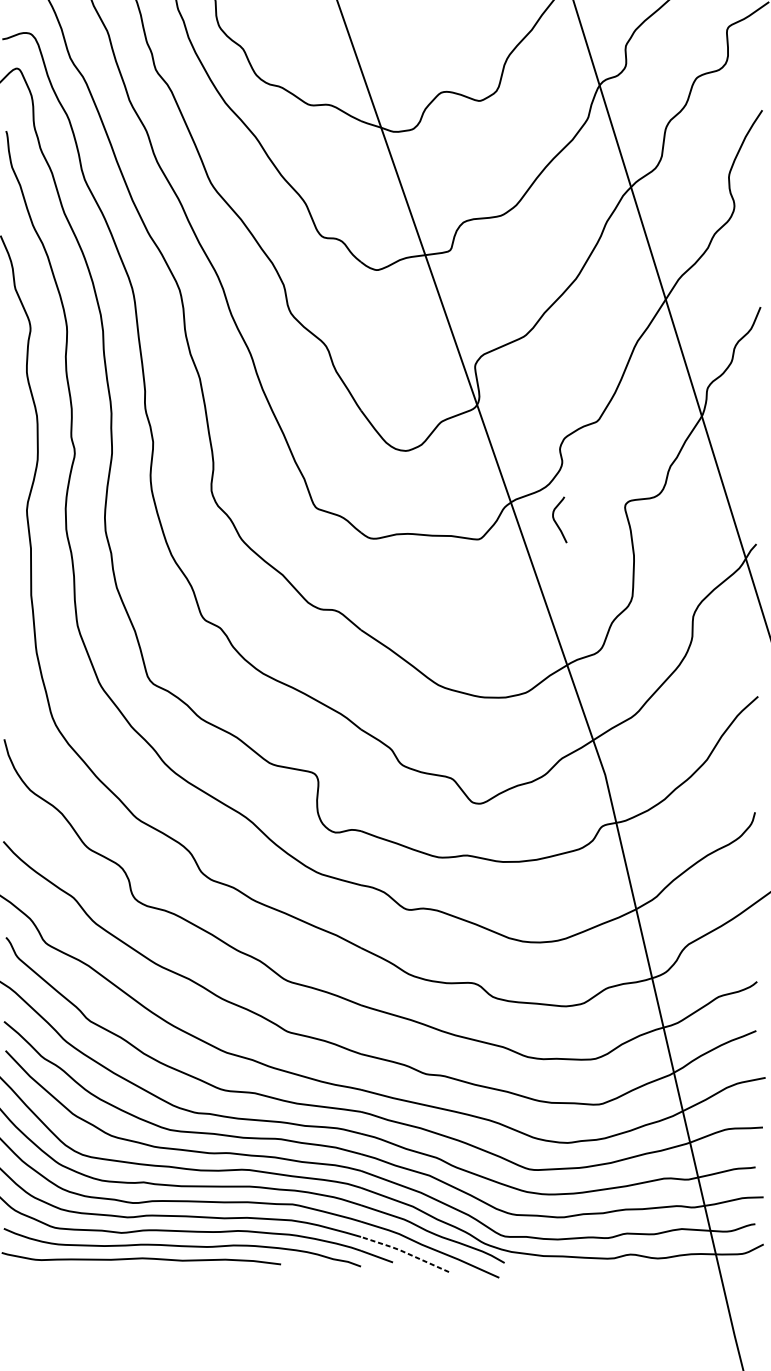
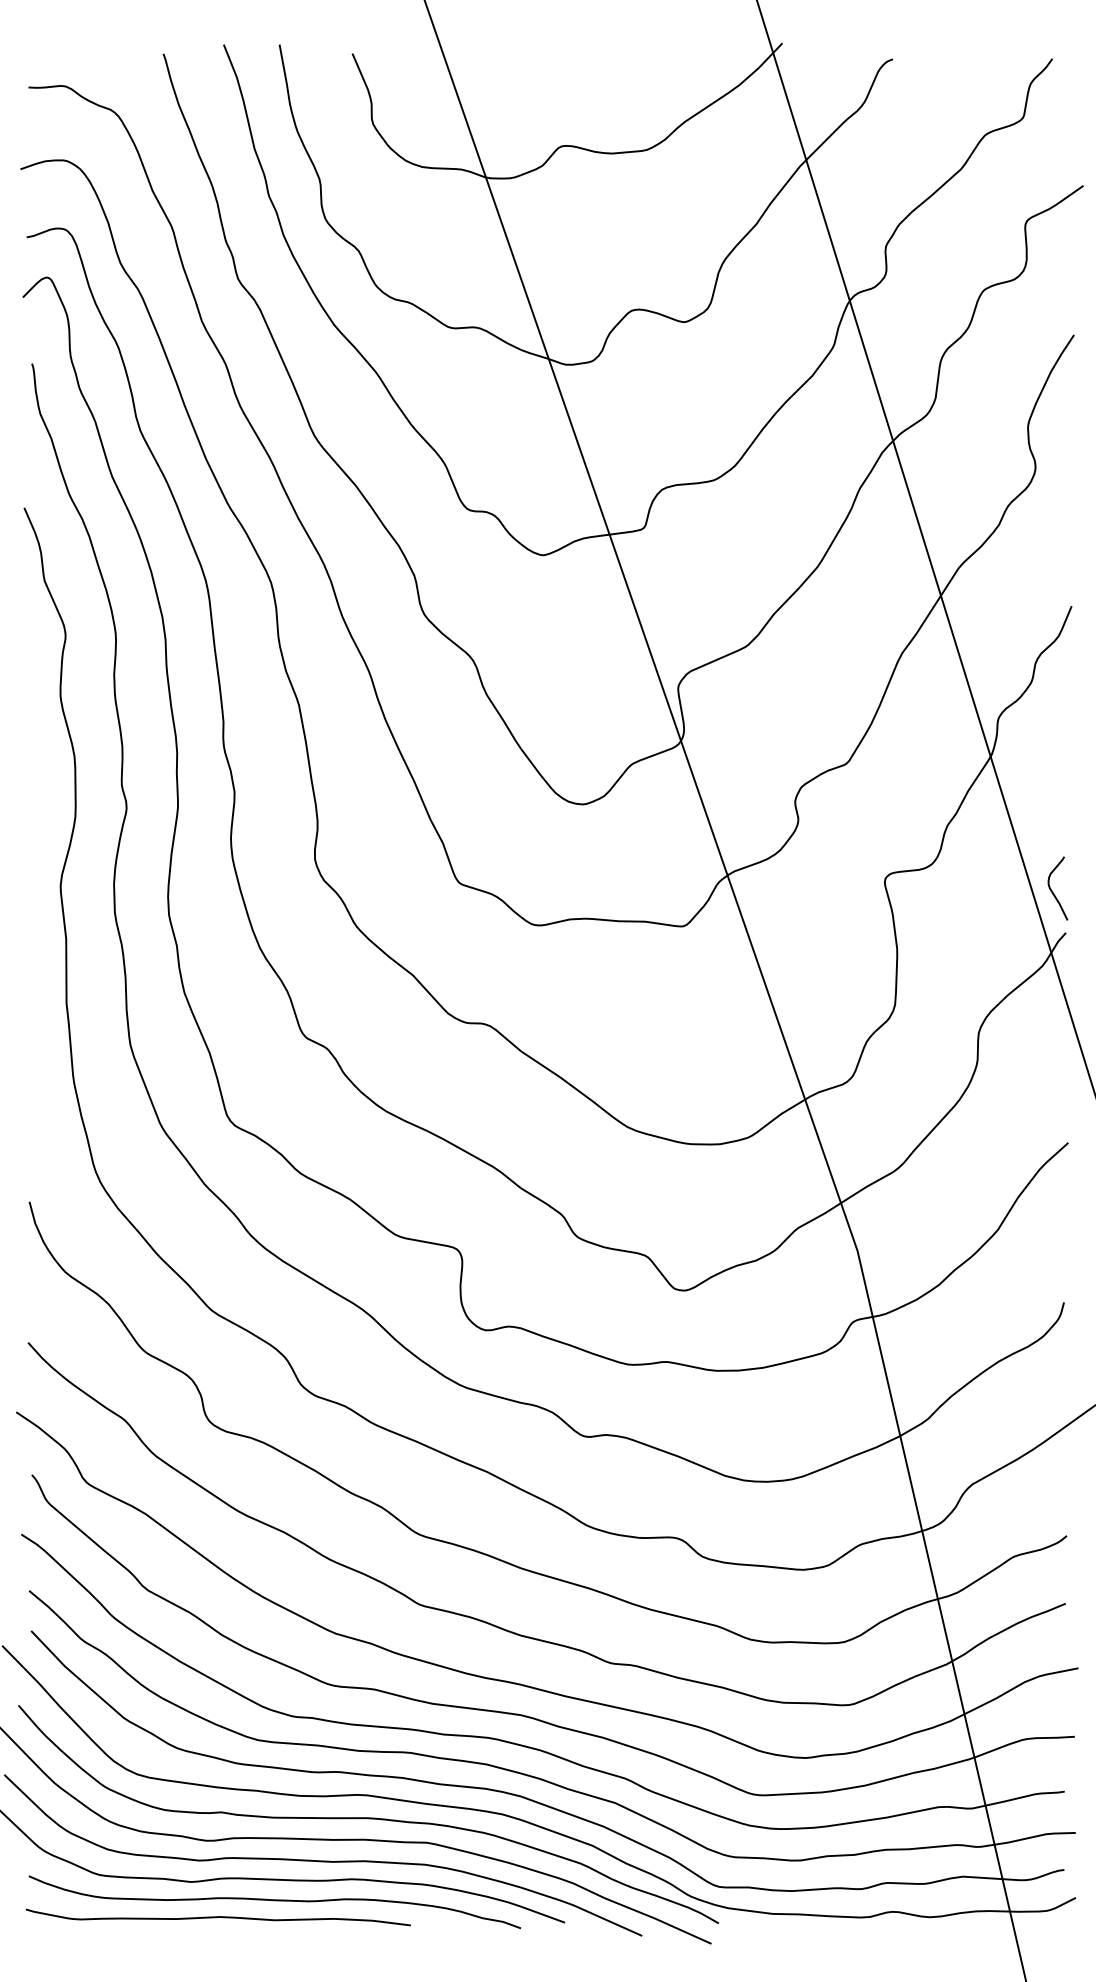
curve: (555, 521) -> (1052, 890), moved
line: (404, 1252) -> (581, 1908), dashed -> solid

